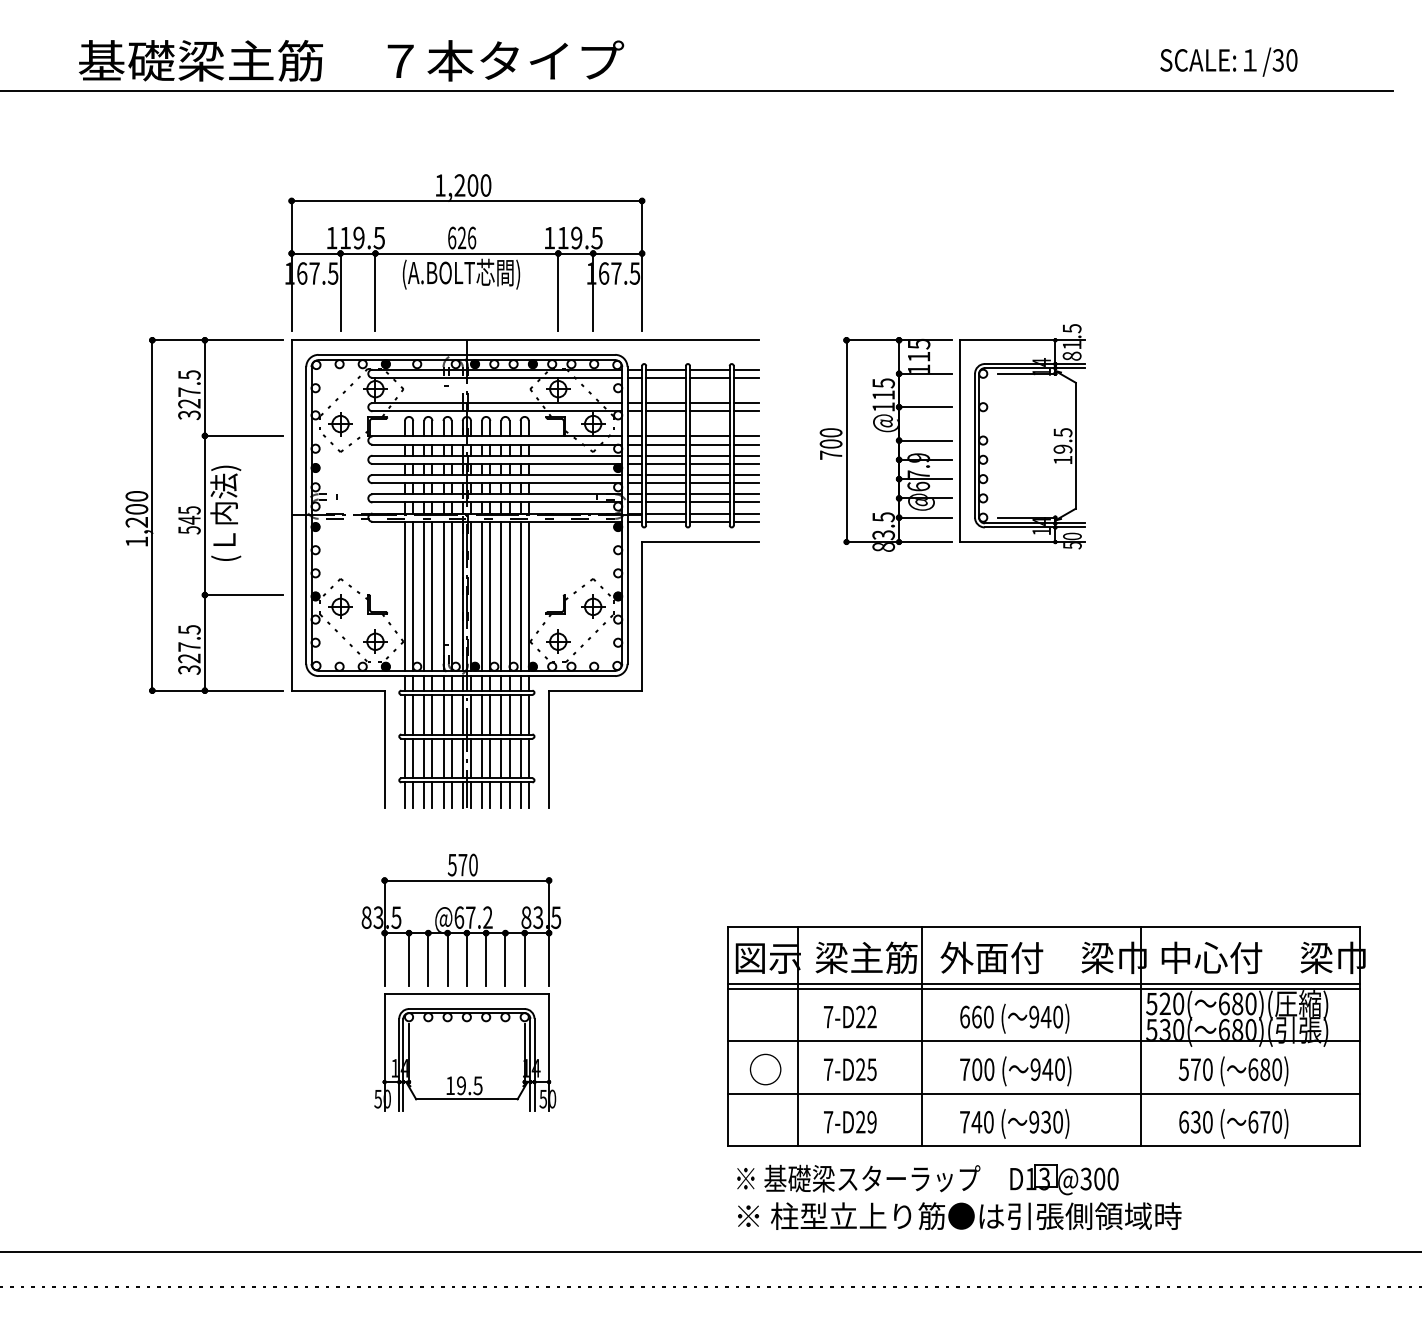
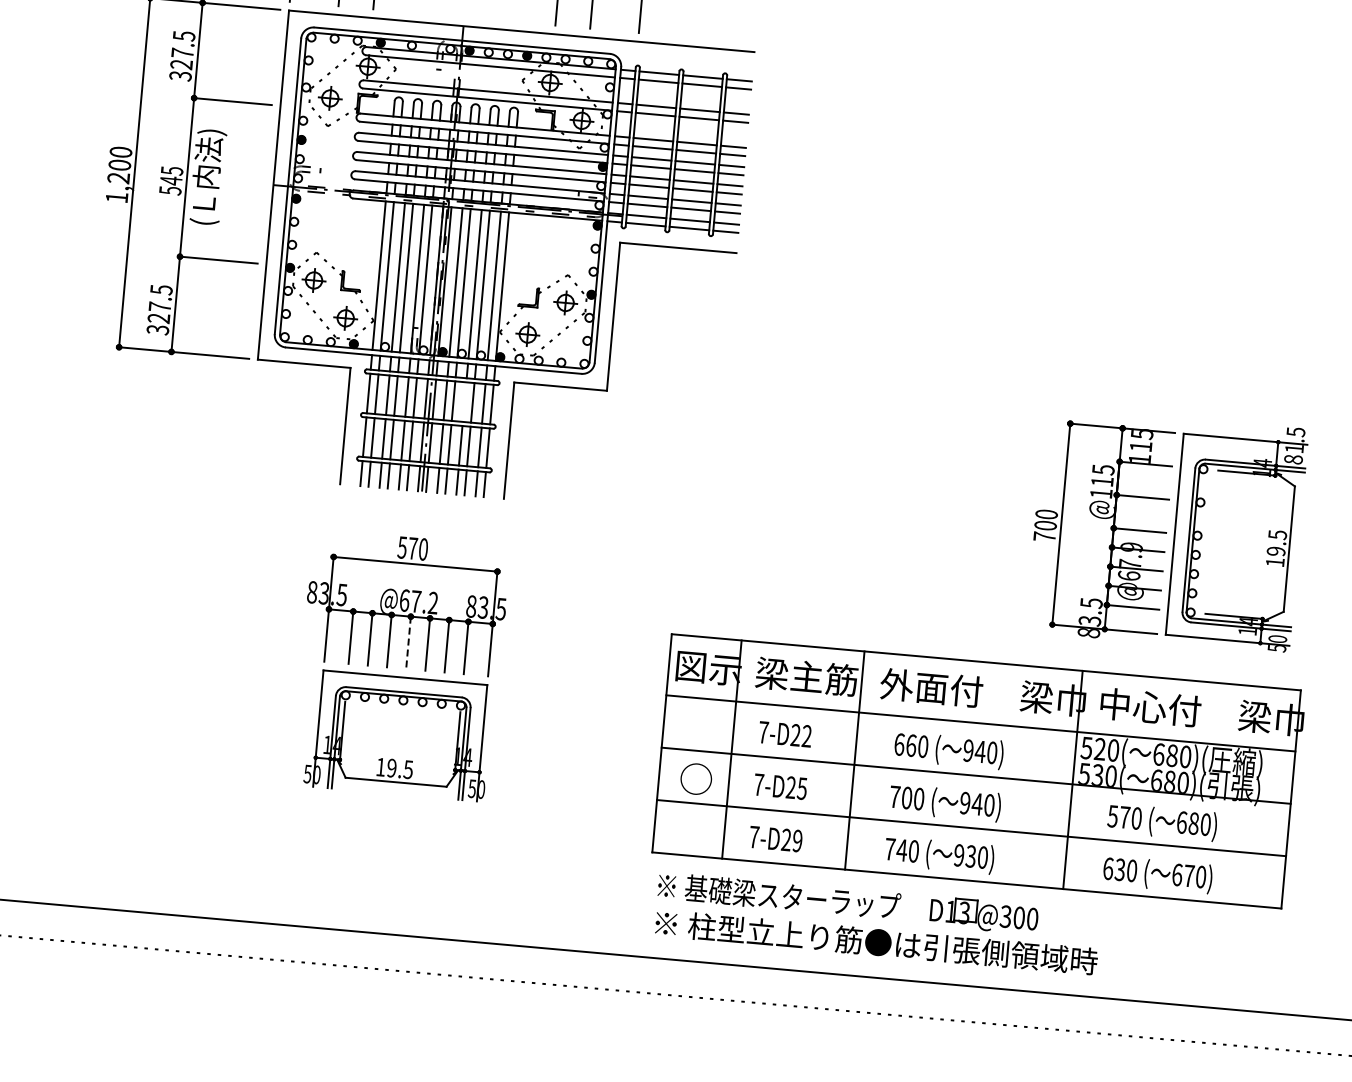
part: (952, 437) -> (1167, 529), moved
line: (501, 714) -> (464, 401), removed
line: (466, 959) -> (408, 642), solid -> dashed
line: (1043, 984) -> (980, 719), removed

